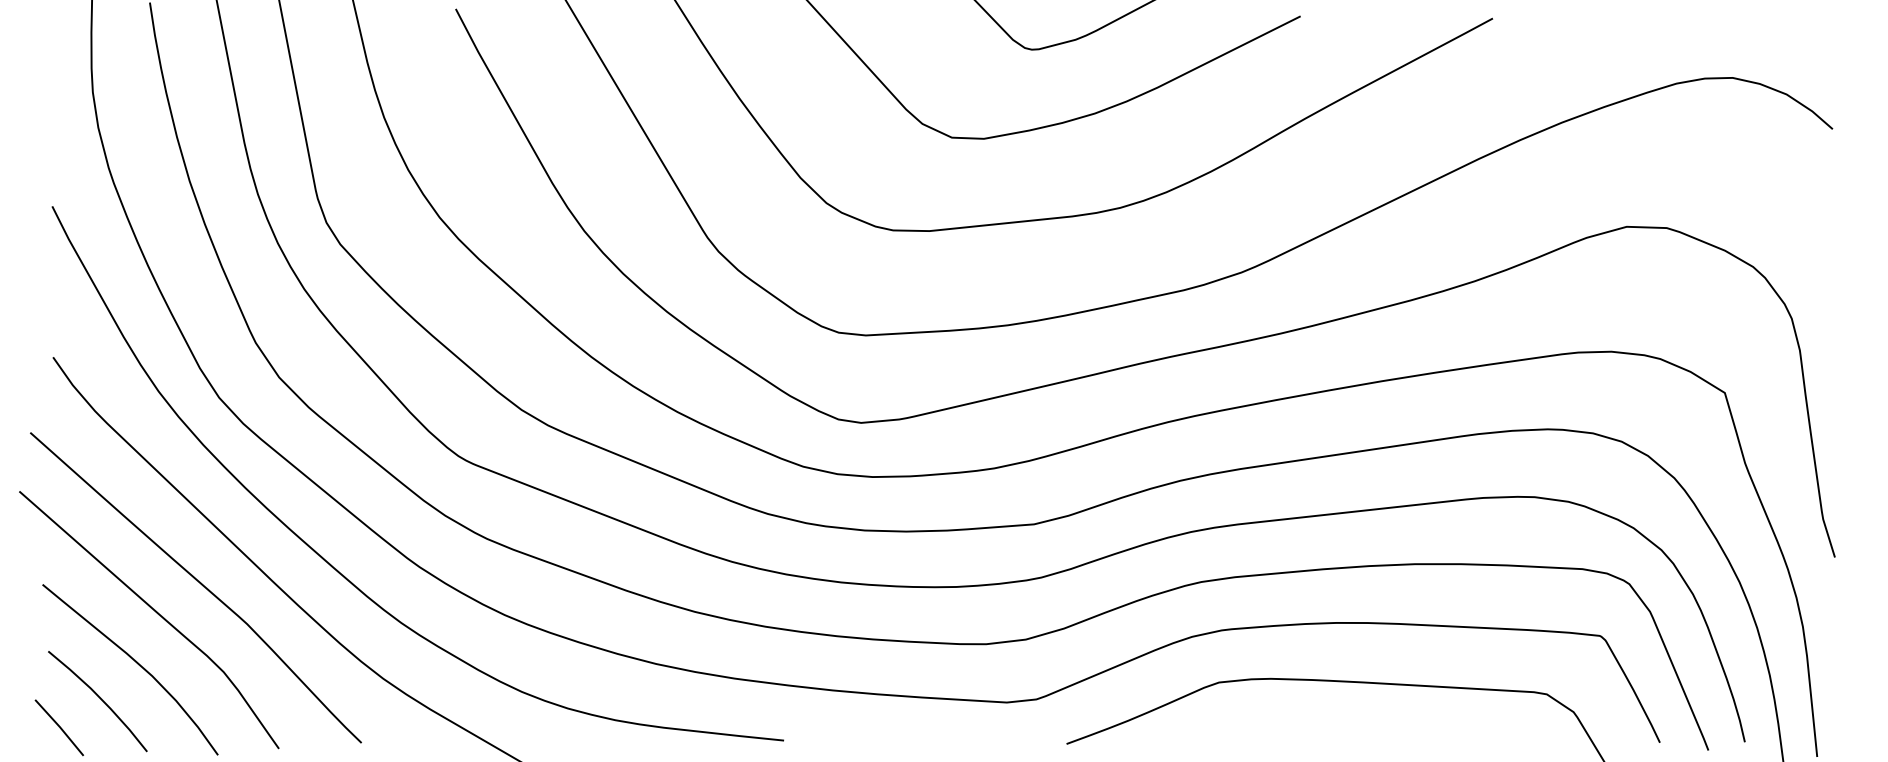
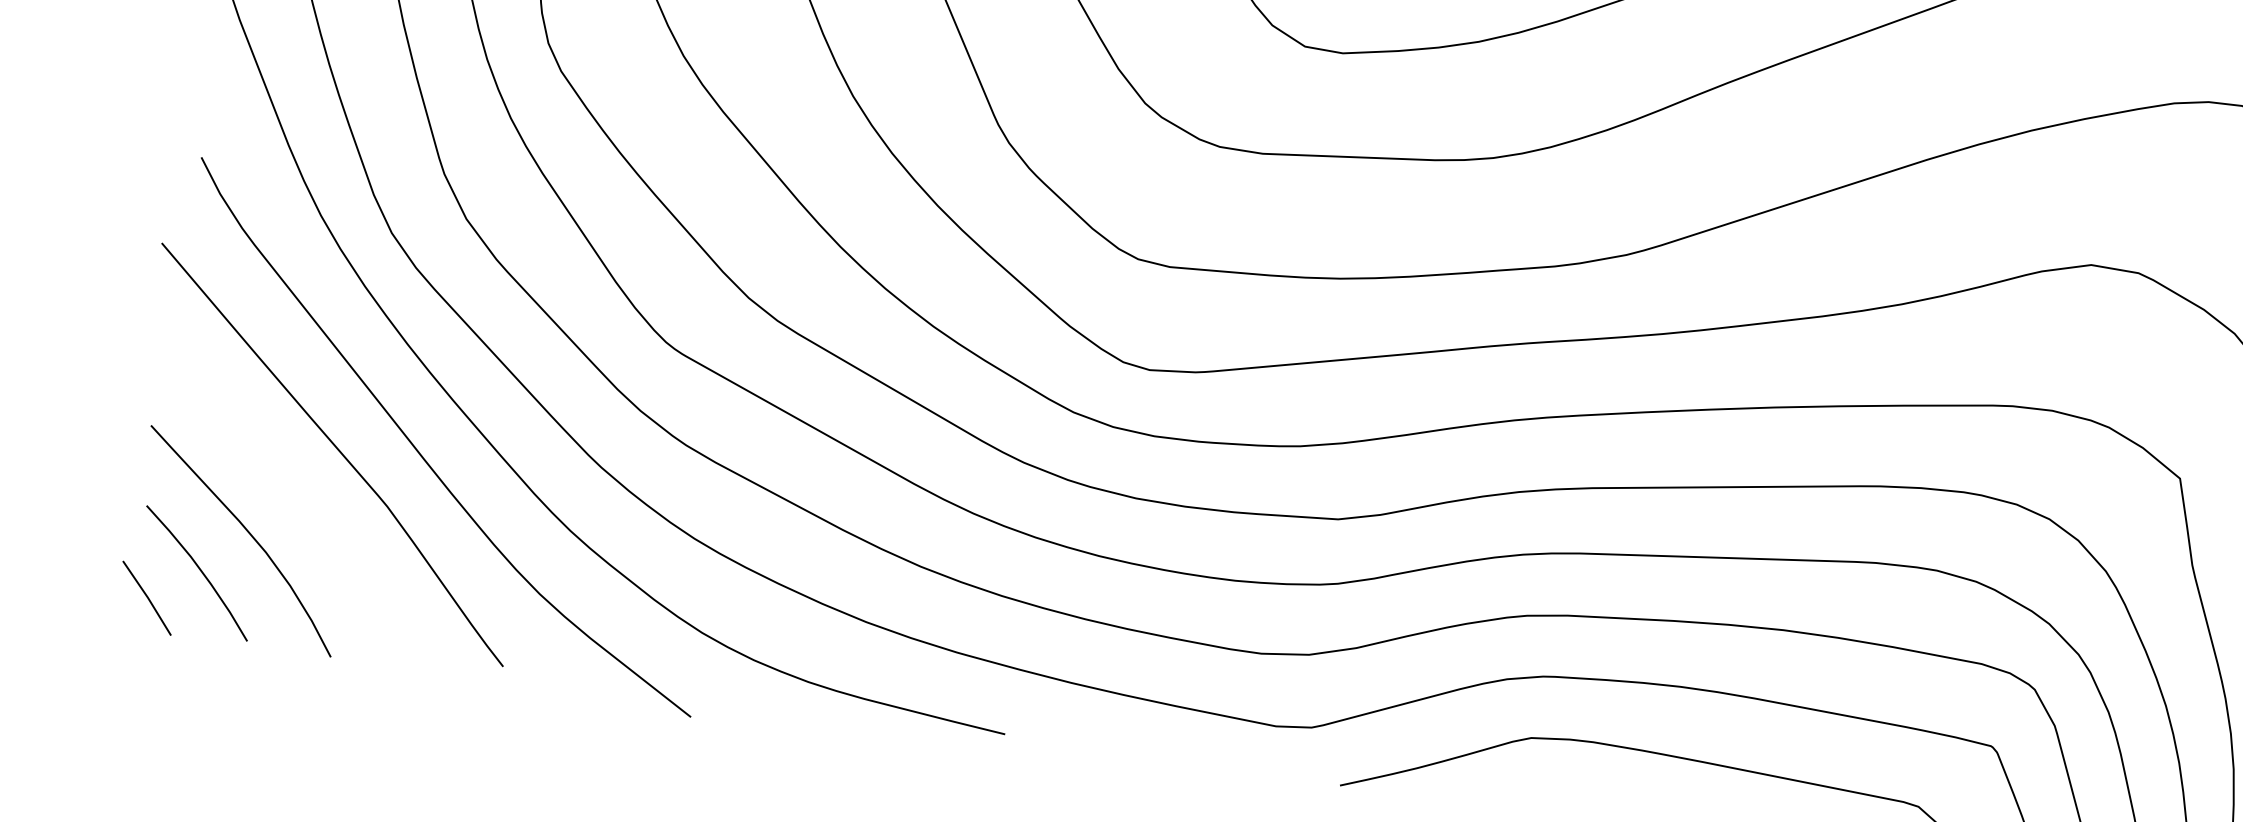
curve: (156, 613) -> (281, 478), removed

